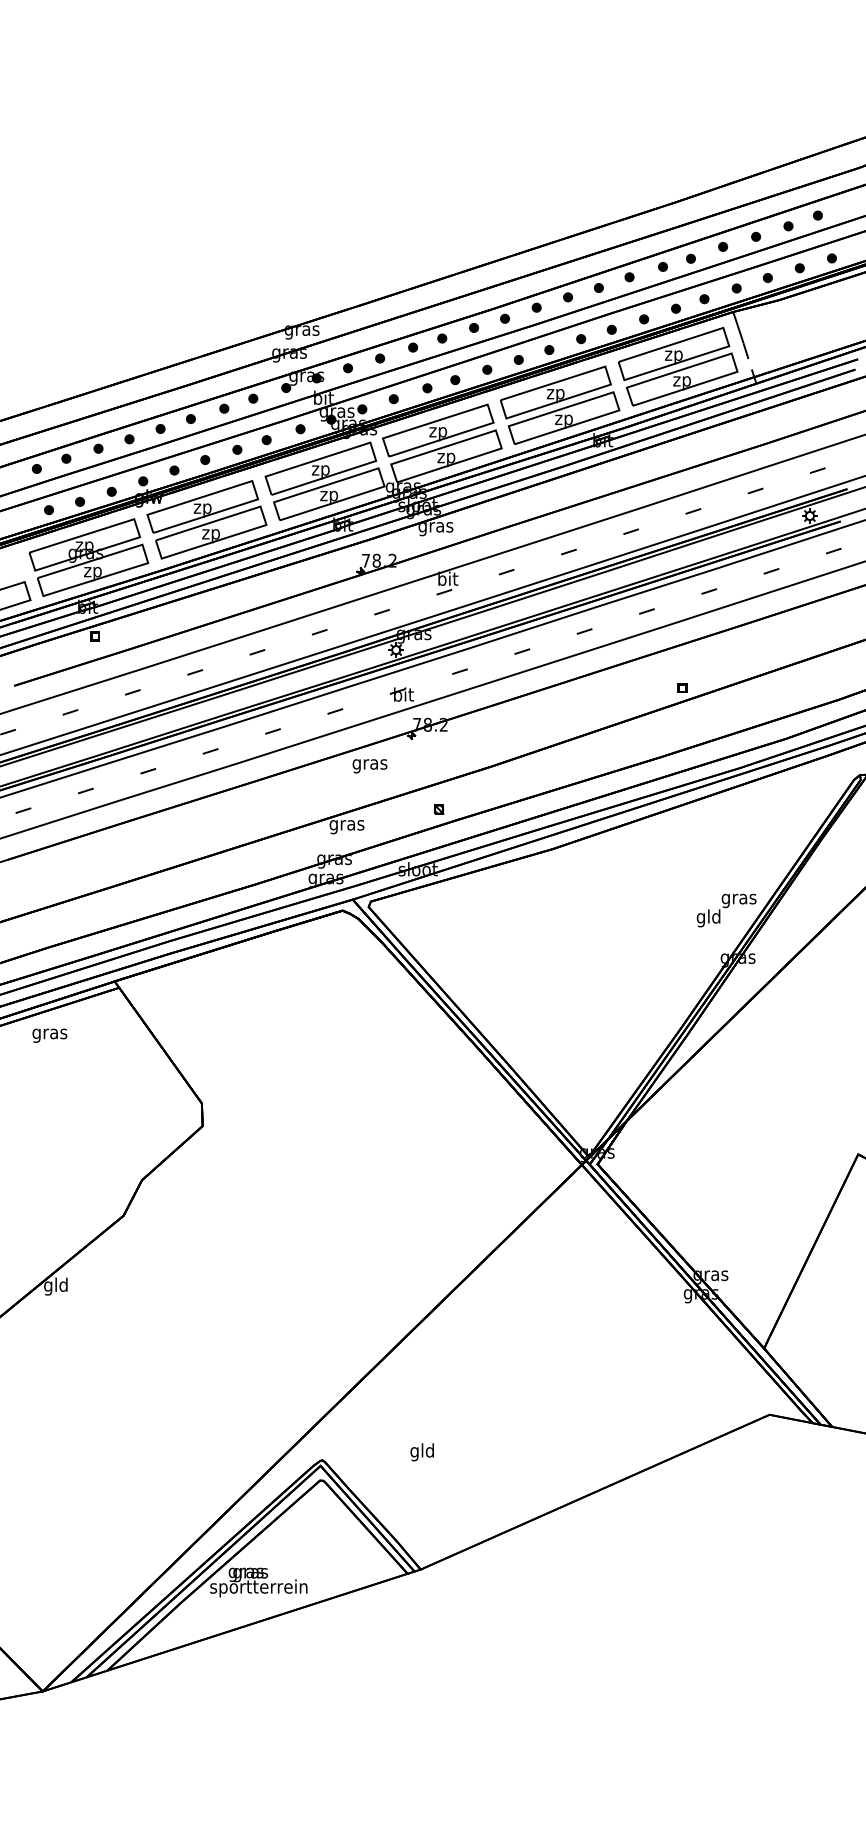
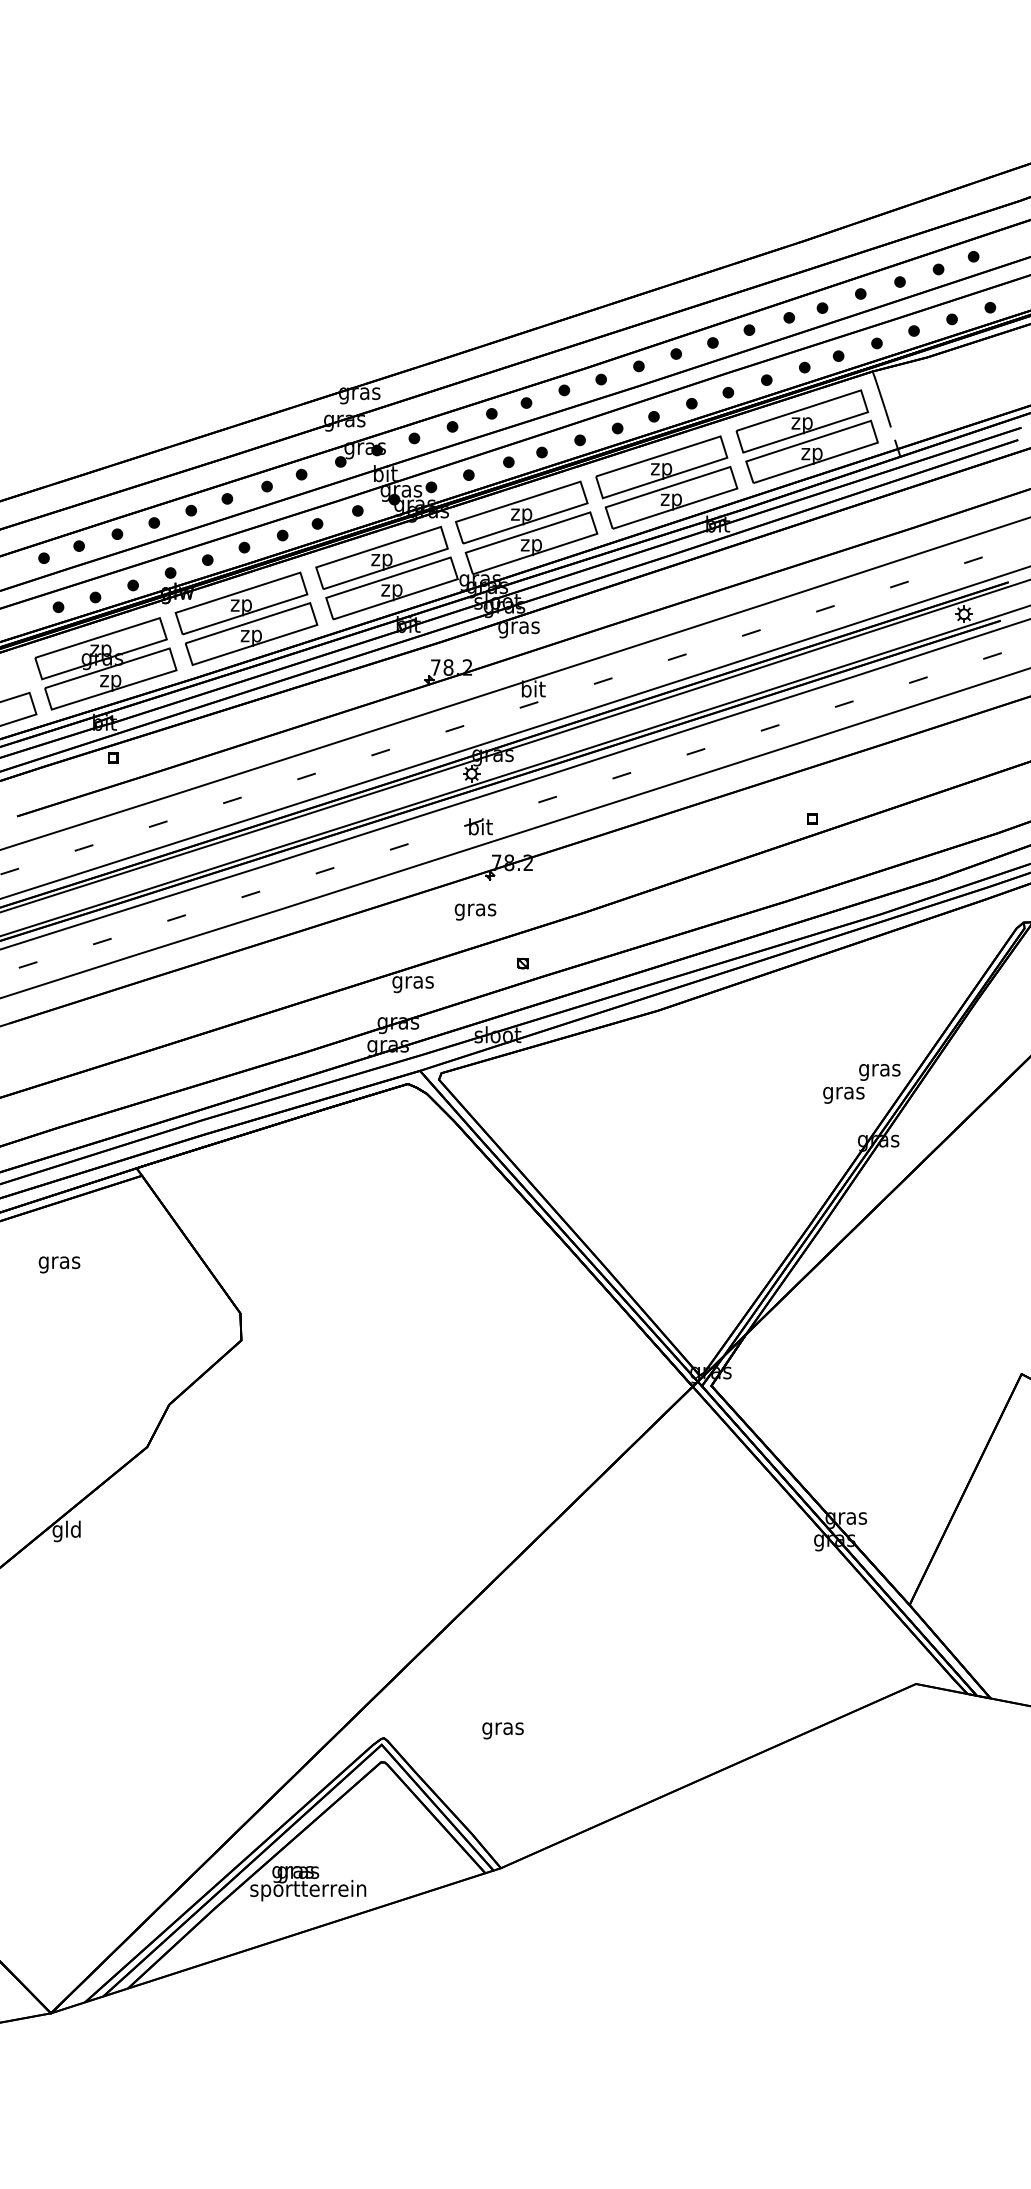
text: (369, 765) -> (475, 911), moved
text: (708, 917) -> (843, 1092), gld -> gras
text: (49, 1035) -> (59, 1264), moved
text: (422, 1452) -> (502, 1728), gld -> gras

